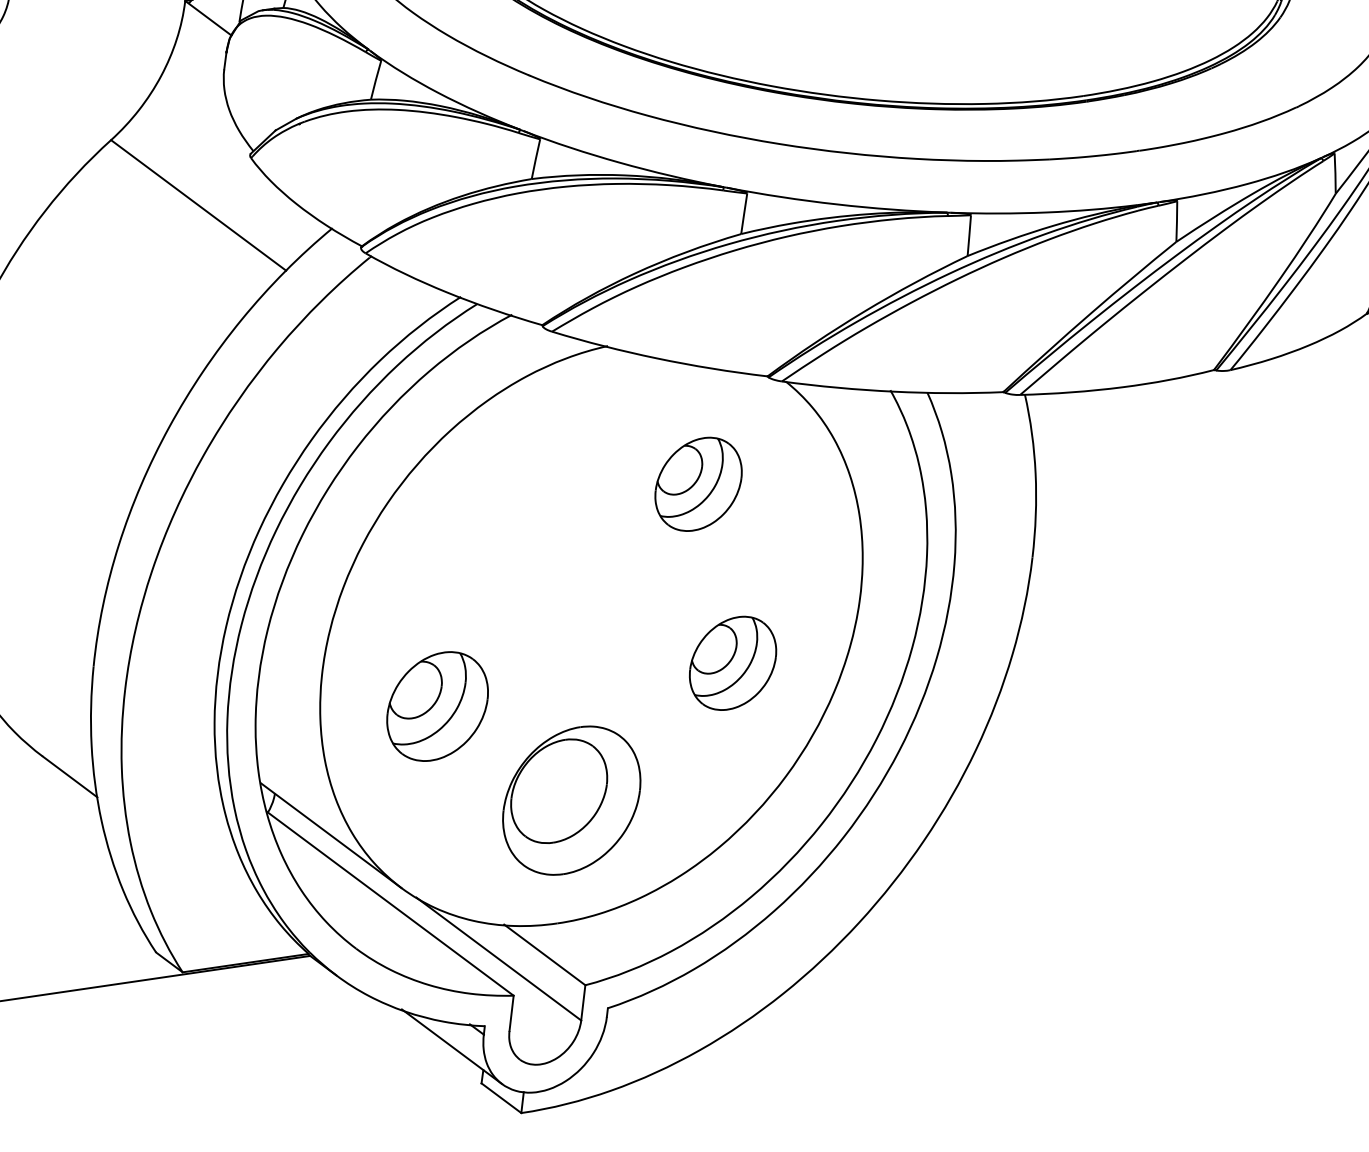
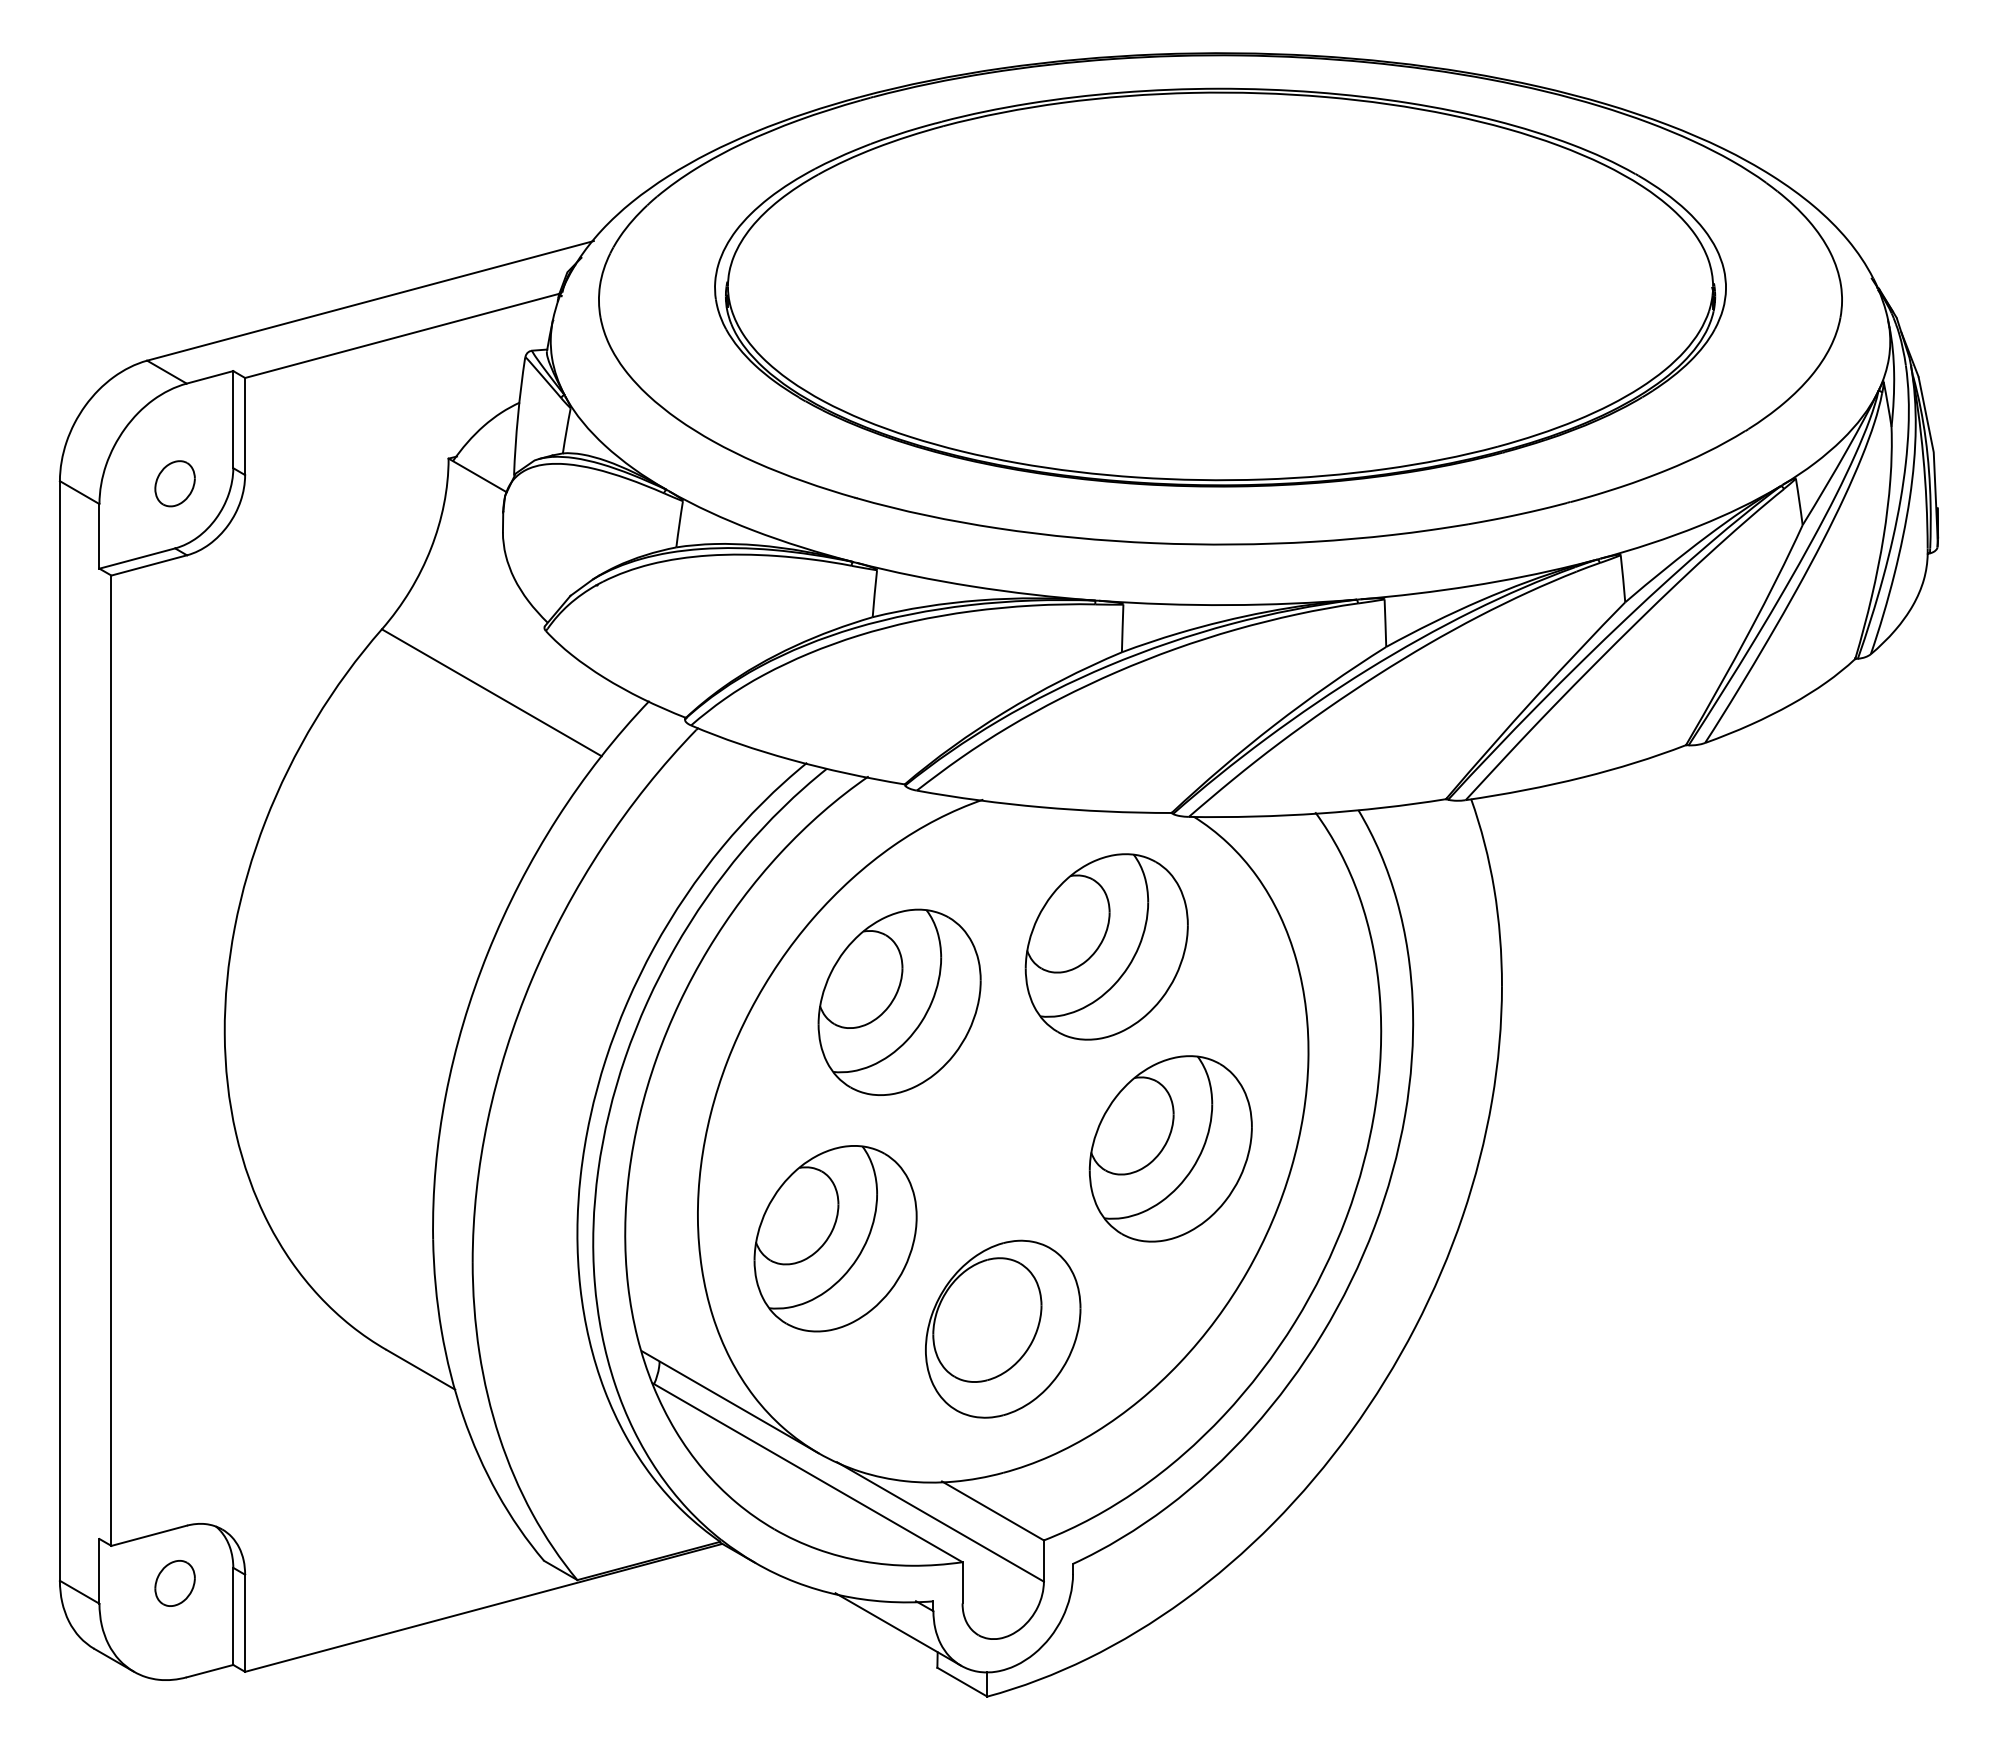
part: (698, 483) -> (1106, 946), size x1.67
part: (516, 510) -> (899, 1001), added
part: (732, 663) -> (1170, 1148), size x1.67
part: (437, 706) -> (835, 1238), size x1.43

